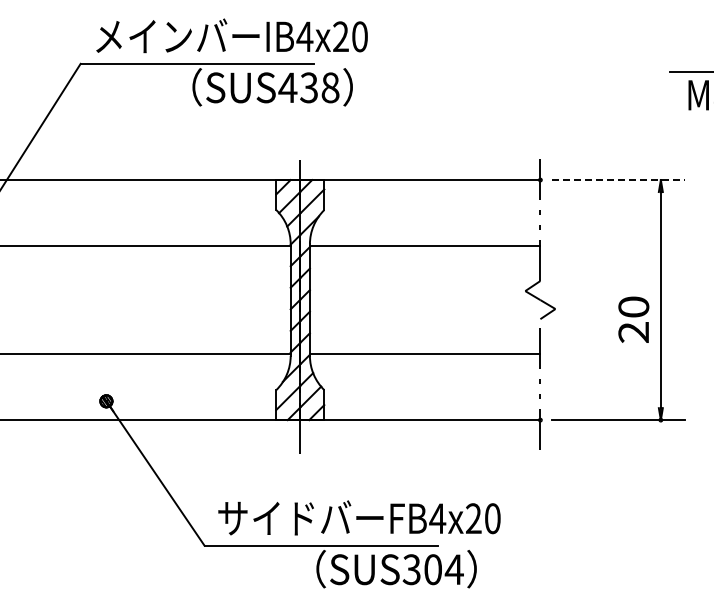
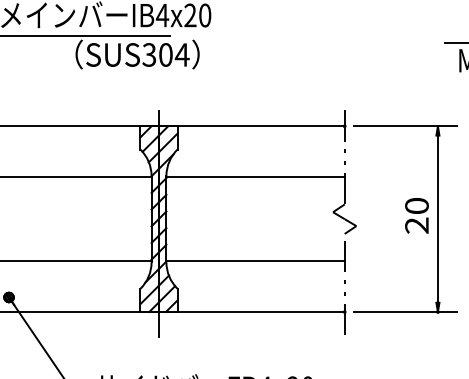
text: (309, 87) -> (166, 54), SUS438 -> SUS304
line: (619, 180) -> (405, 126), dashed -> solid
text: (633, 319) -> (416, 215), moved

